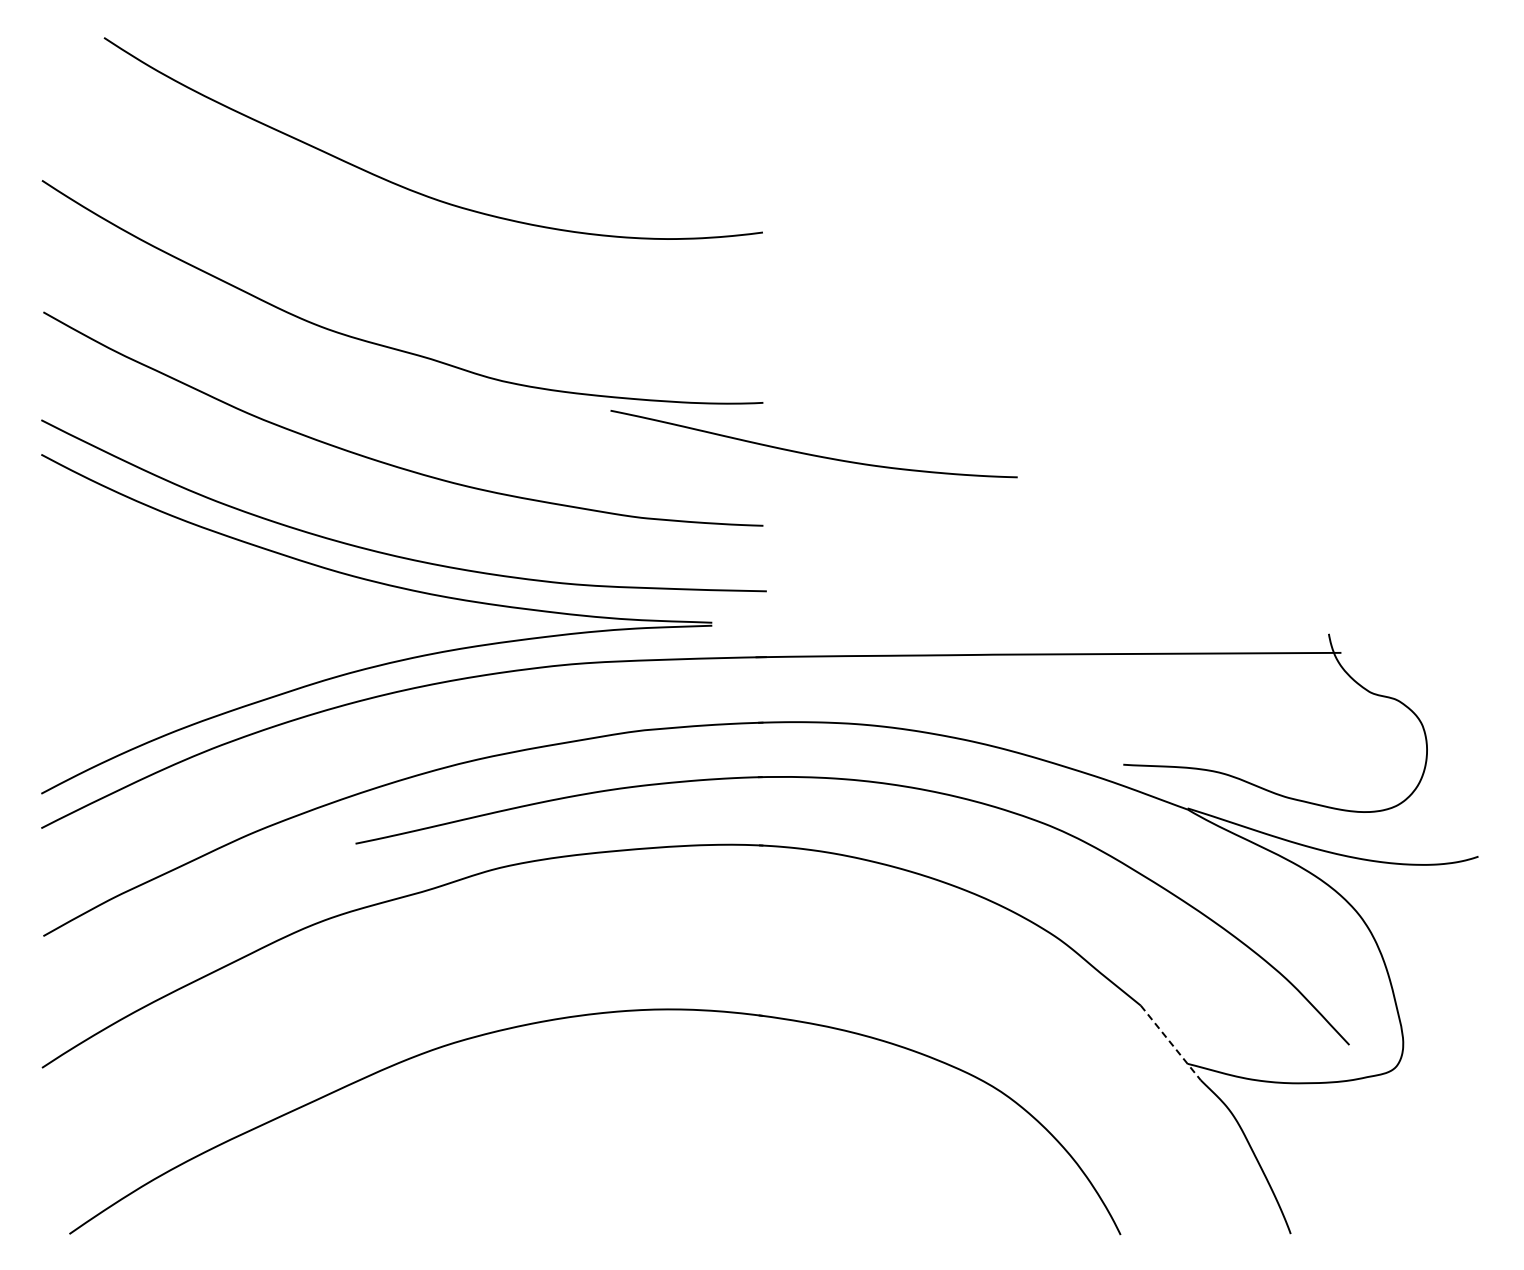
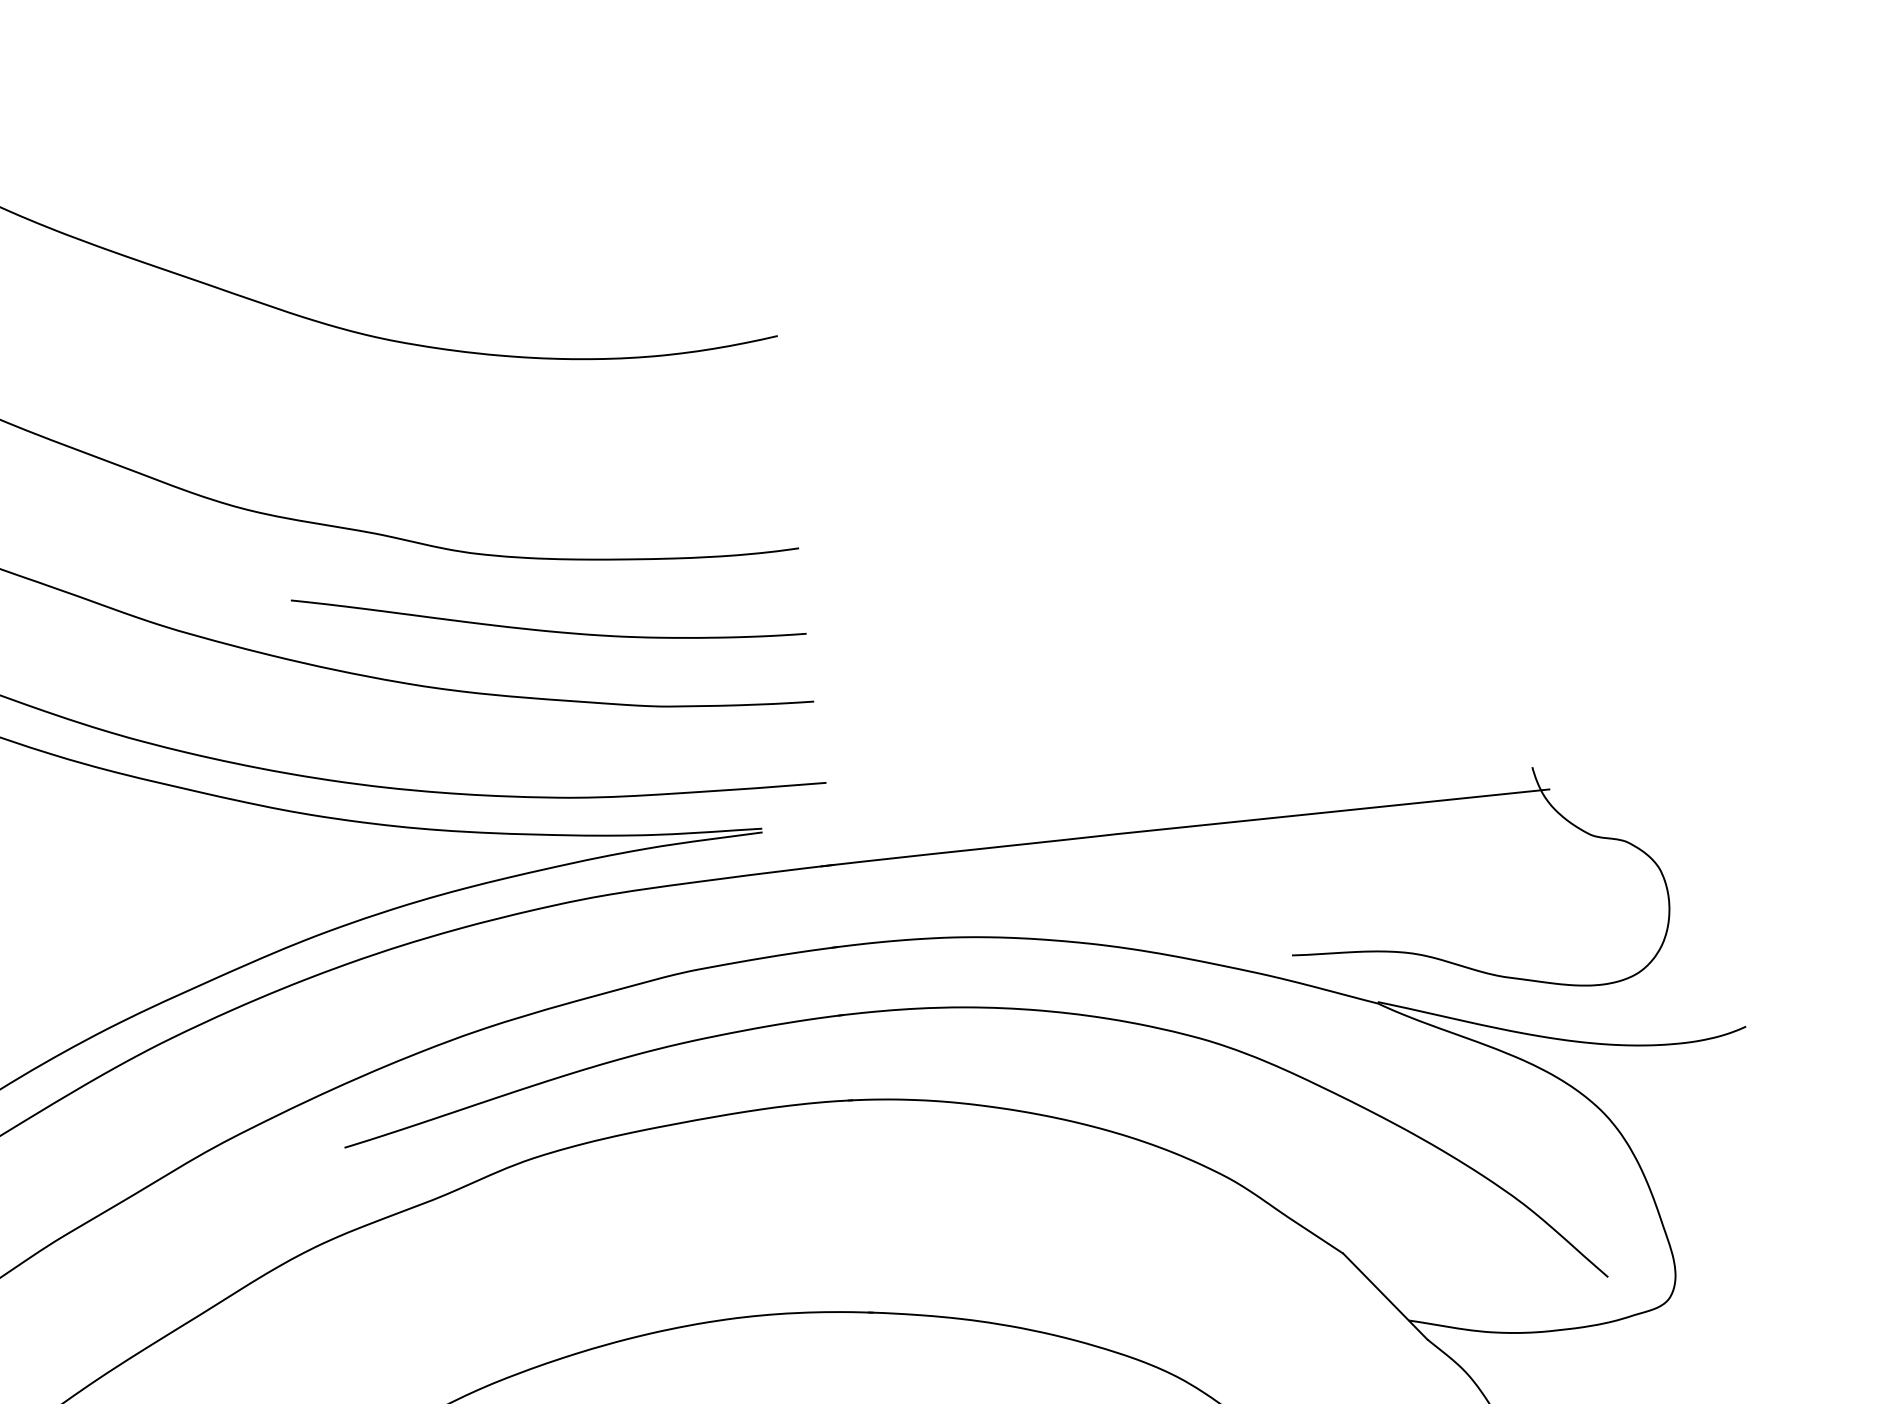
curve: (810, 453) -> (545, 629), moved
line: (1170, 1042) -> (1384, 1295), dashed -> solid

